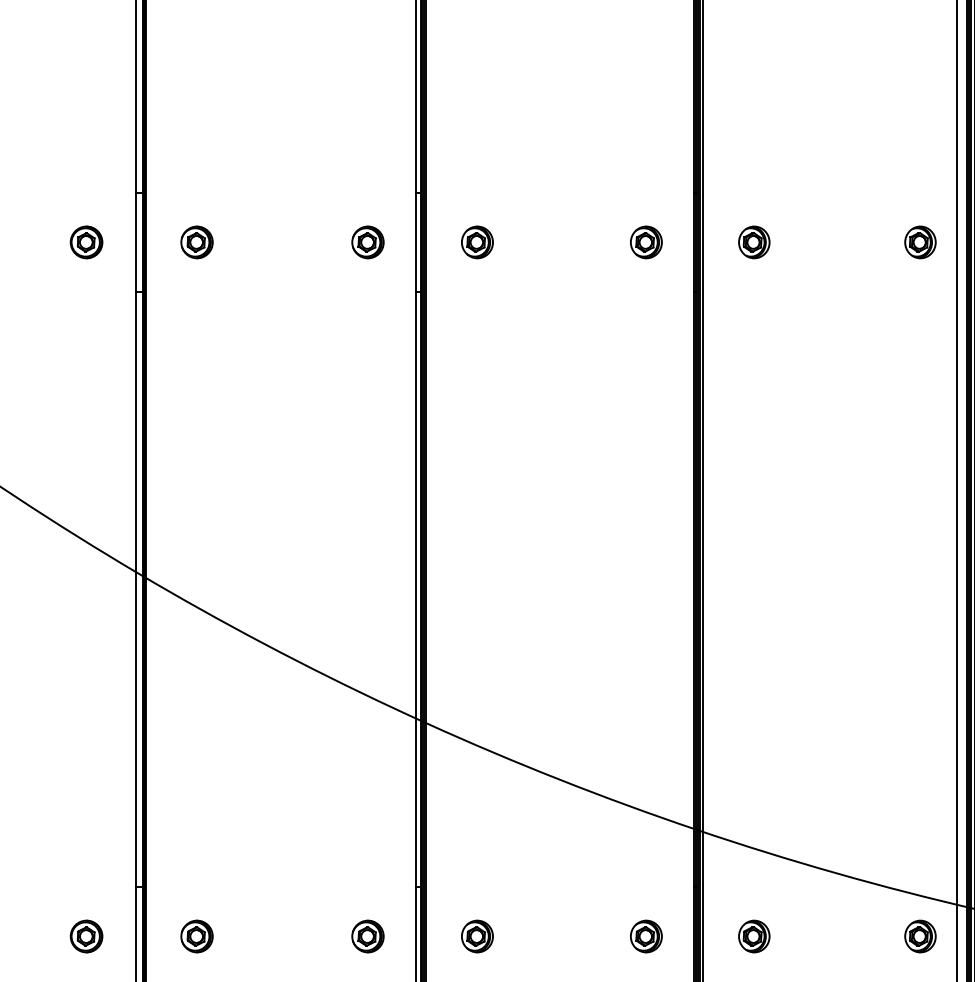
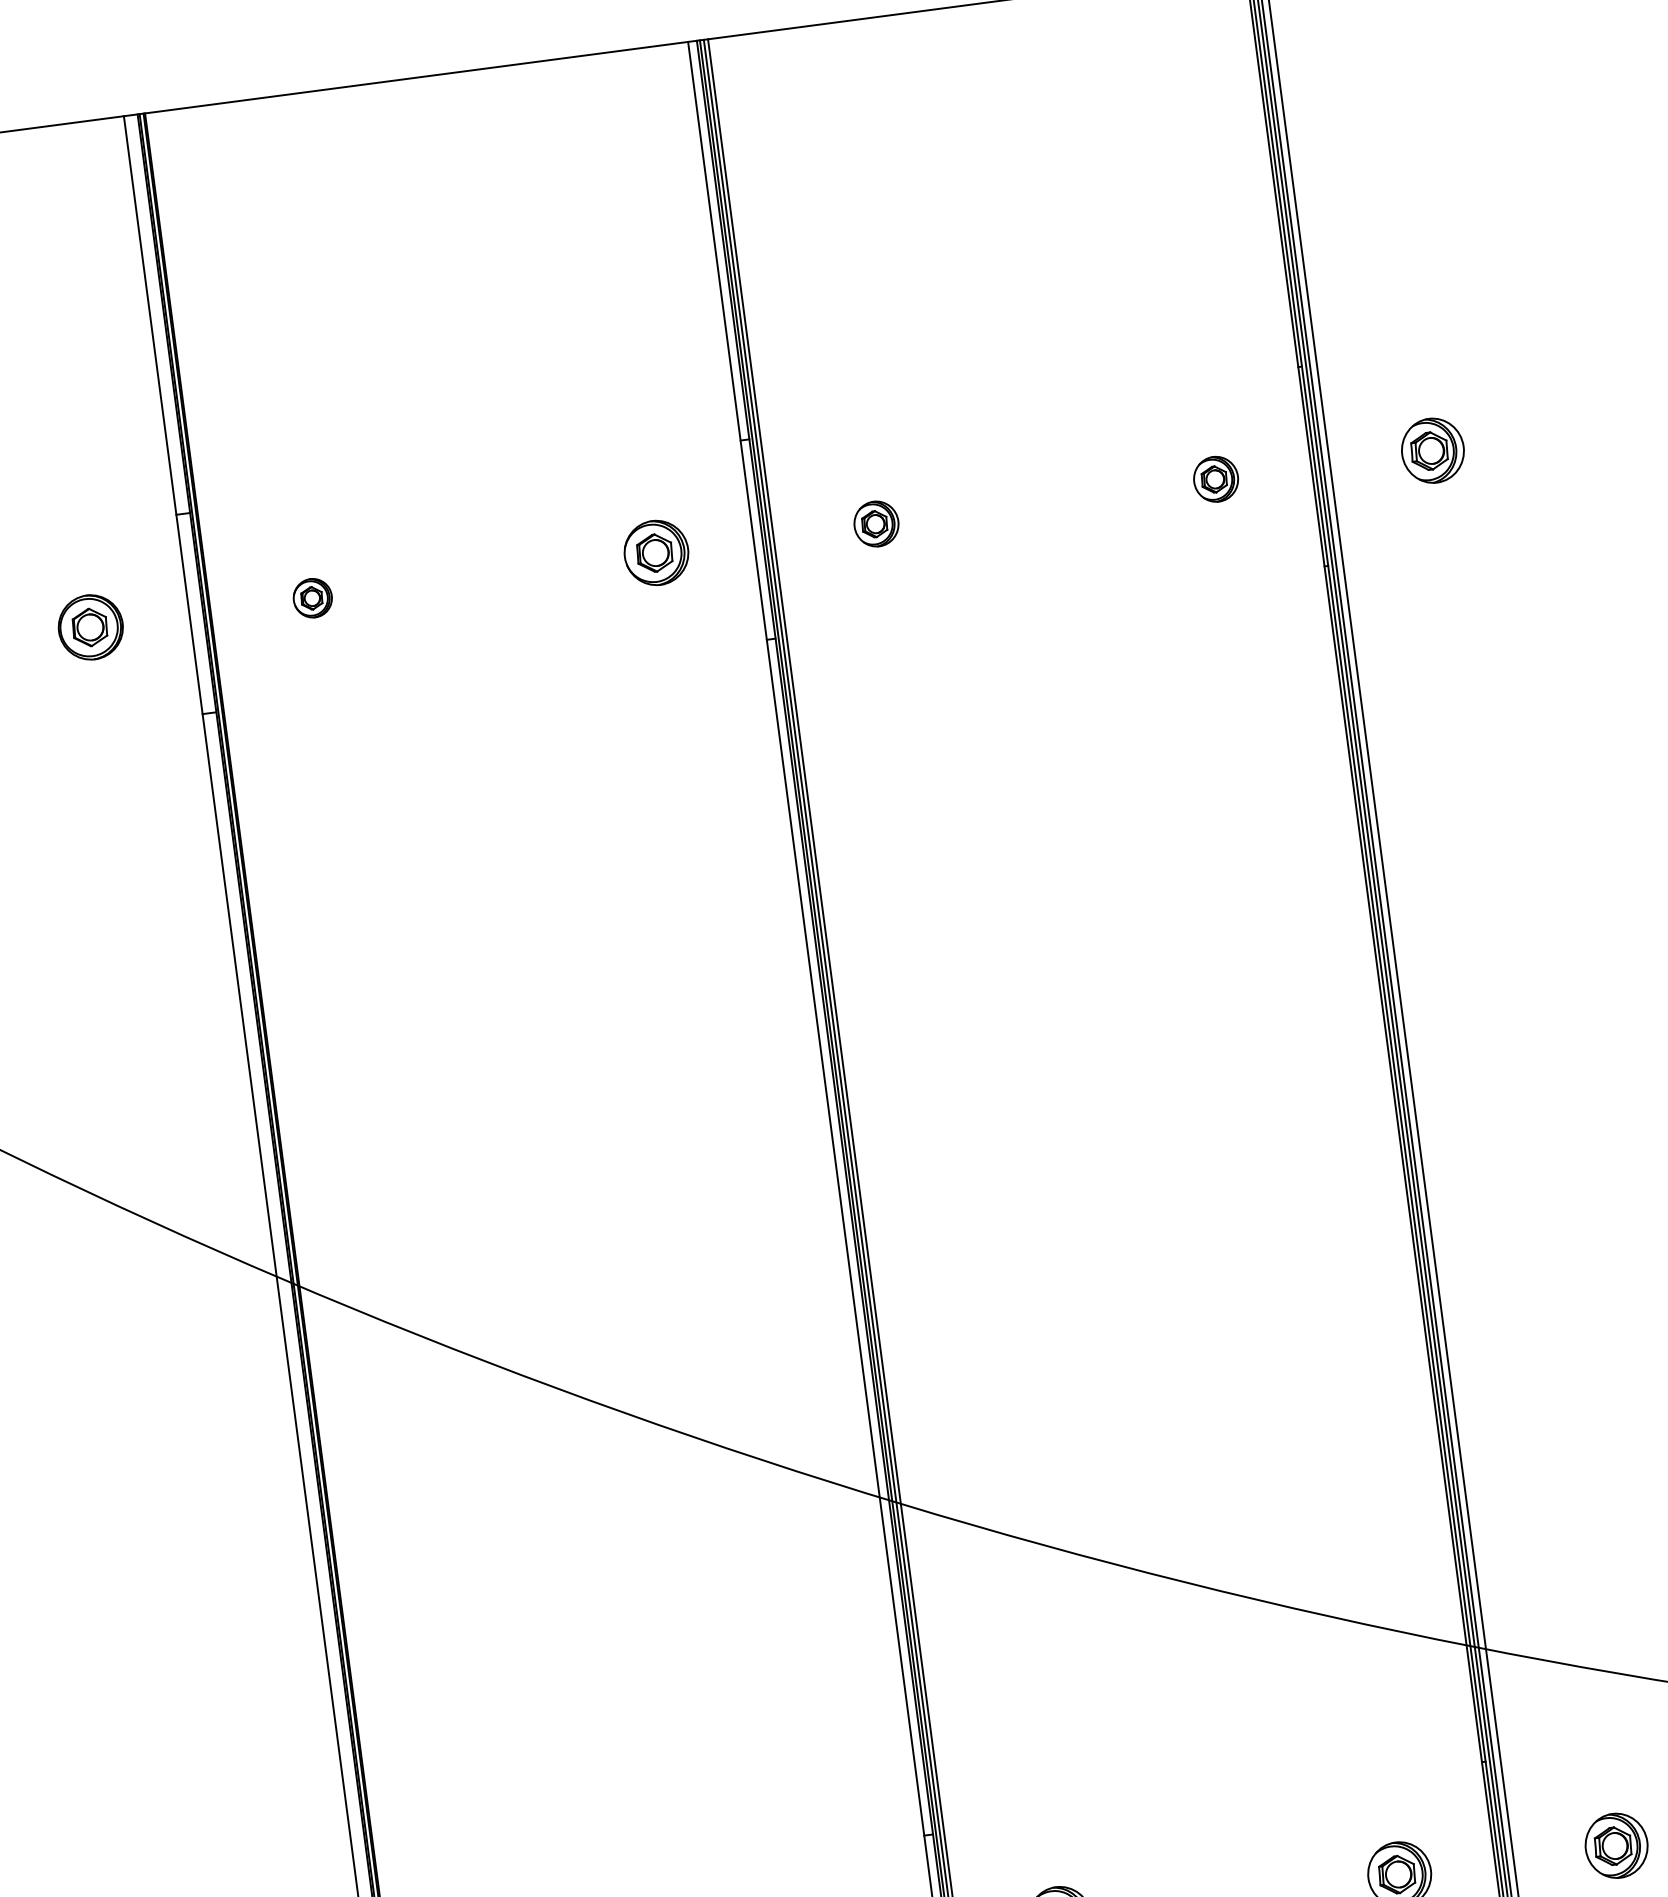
part: (196, 242) -> (311, 598), size x0.6
part: (477, 242) -> (876, 524), size x0.7
part: (646, 242) -> (1216, 479), size x0.7

